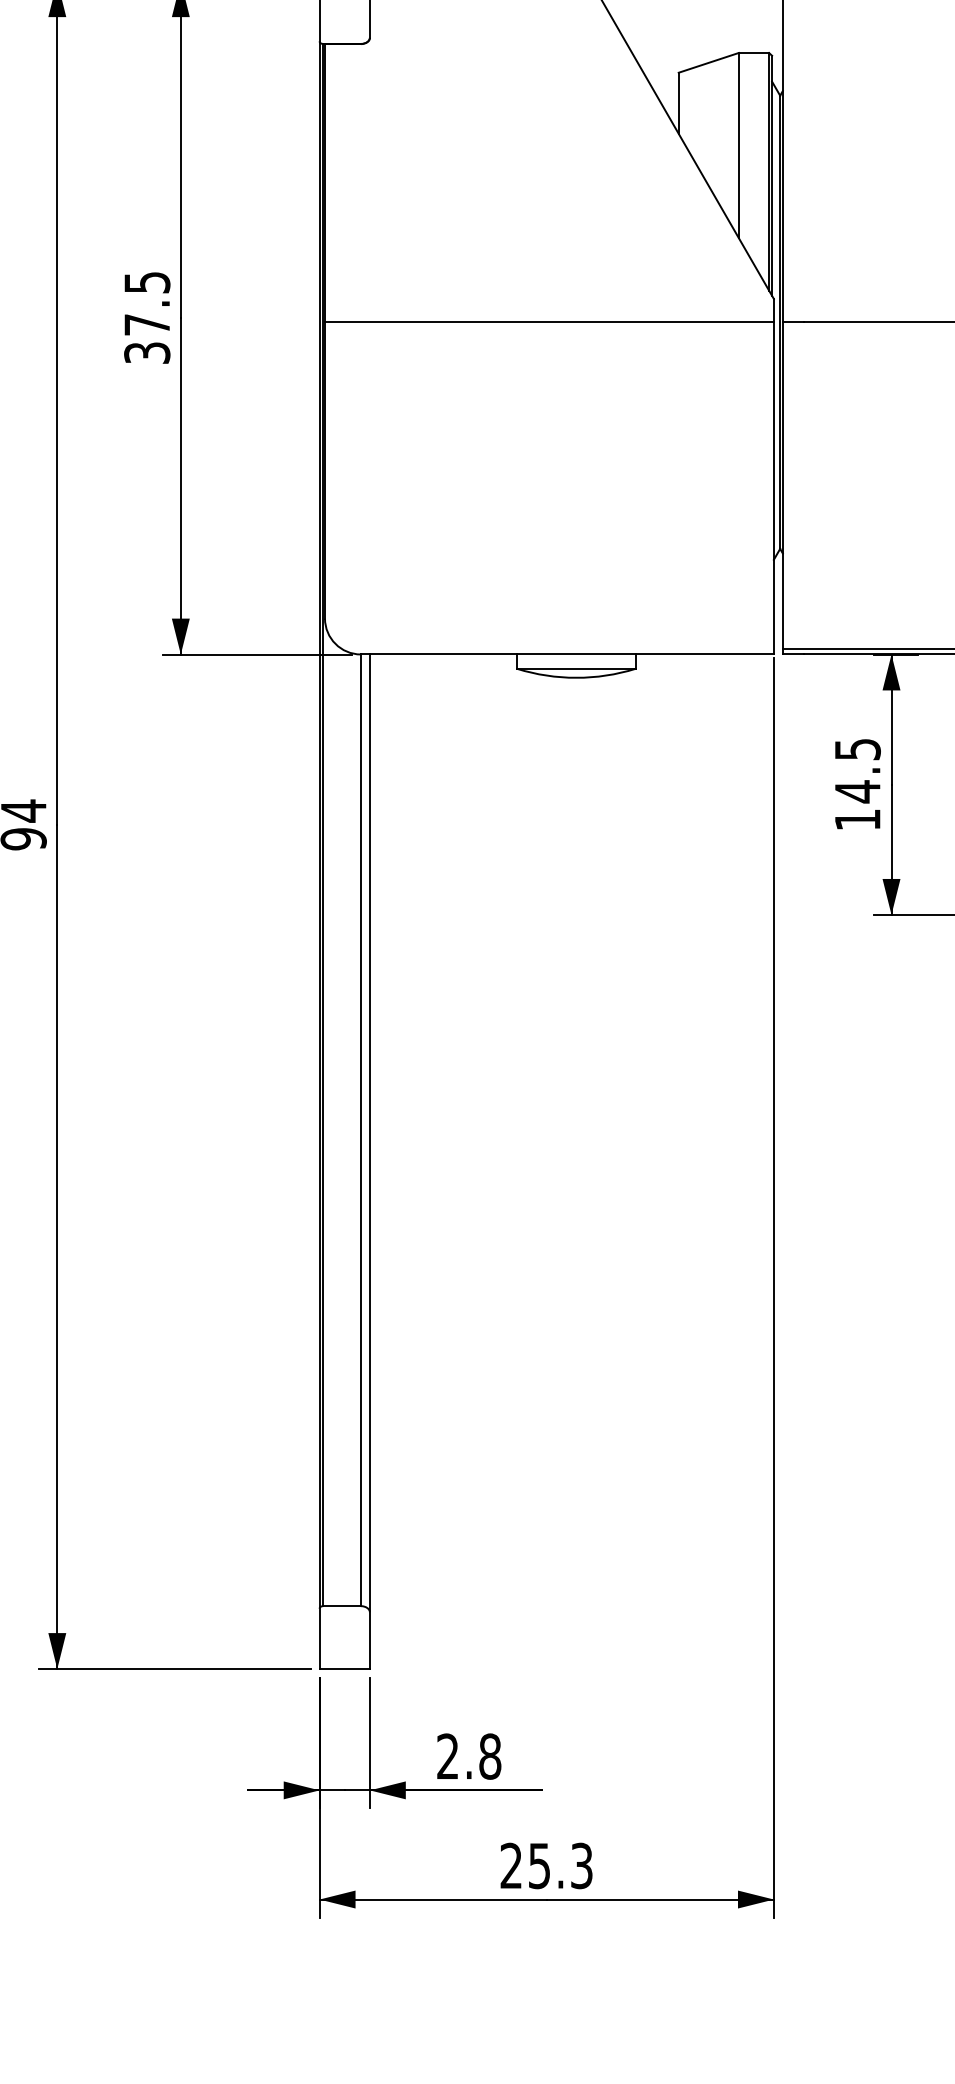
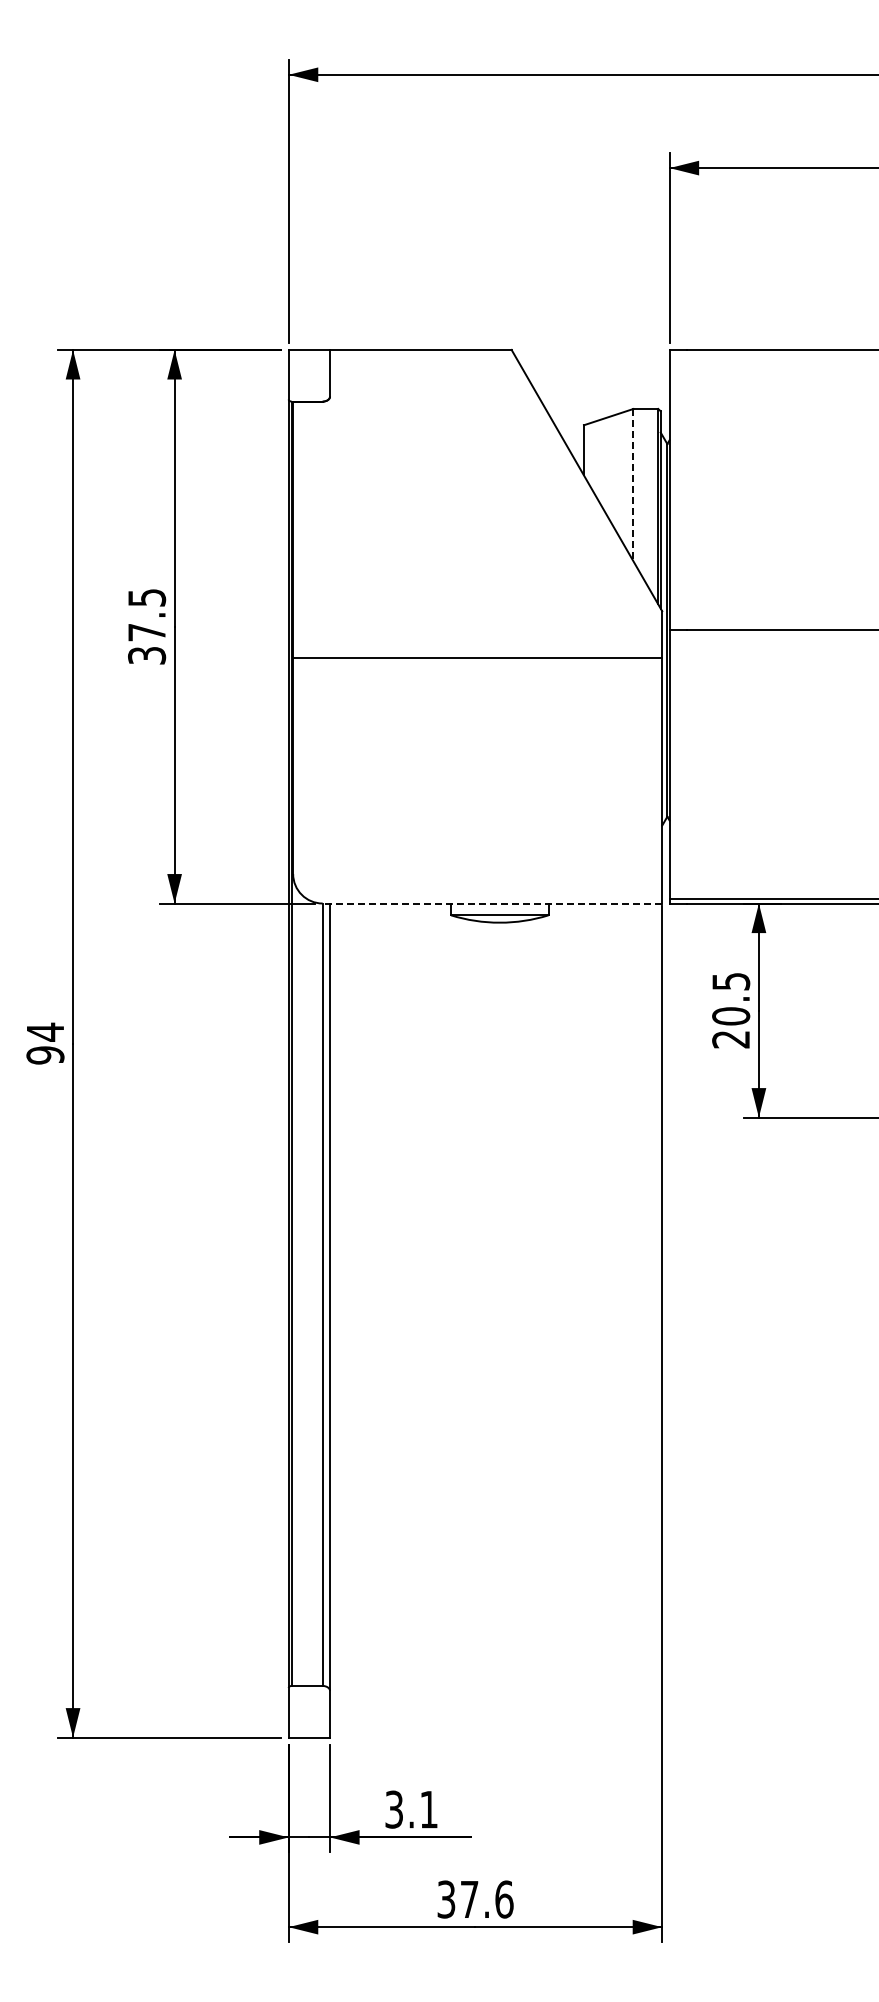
line: (738, 146) -> (633, 485), solid -> dashed
line: (549, 322) -> (477, 658), moved
line: (567, 654) -> (492, 903), solid -> dashed
text: (858, 805) -> (731, 1027), 14.5 -> 20.5
text: (468, 1756) -> (411, 1809), 2.8 -> 3.1
text: (546, 1865) -> (475, 1899), 25.3 -> 37.6

